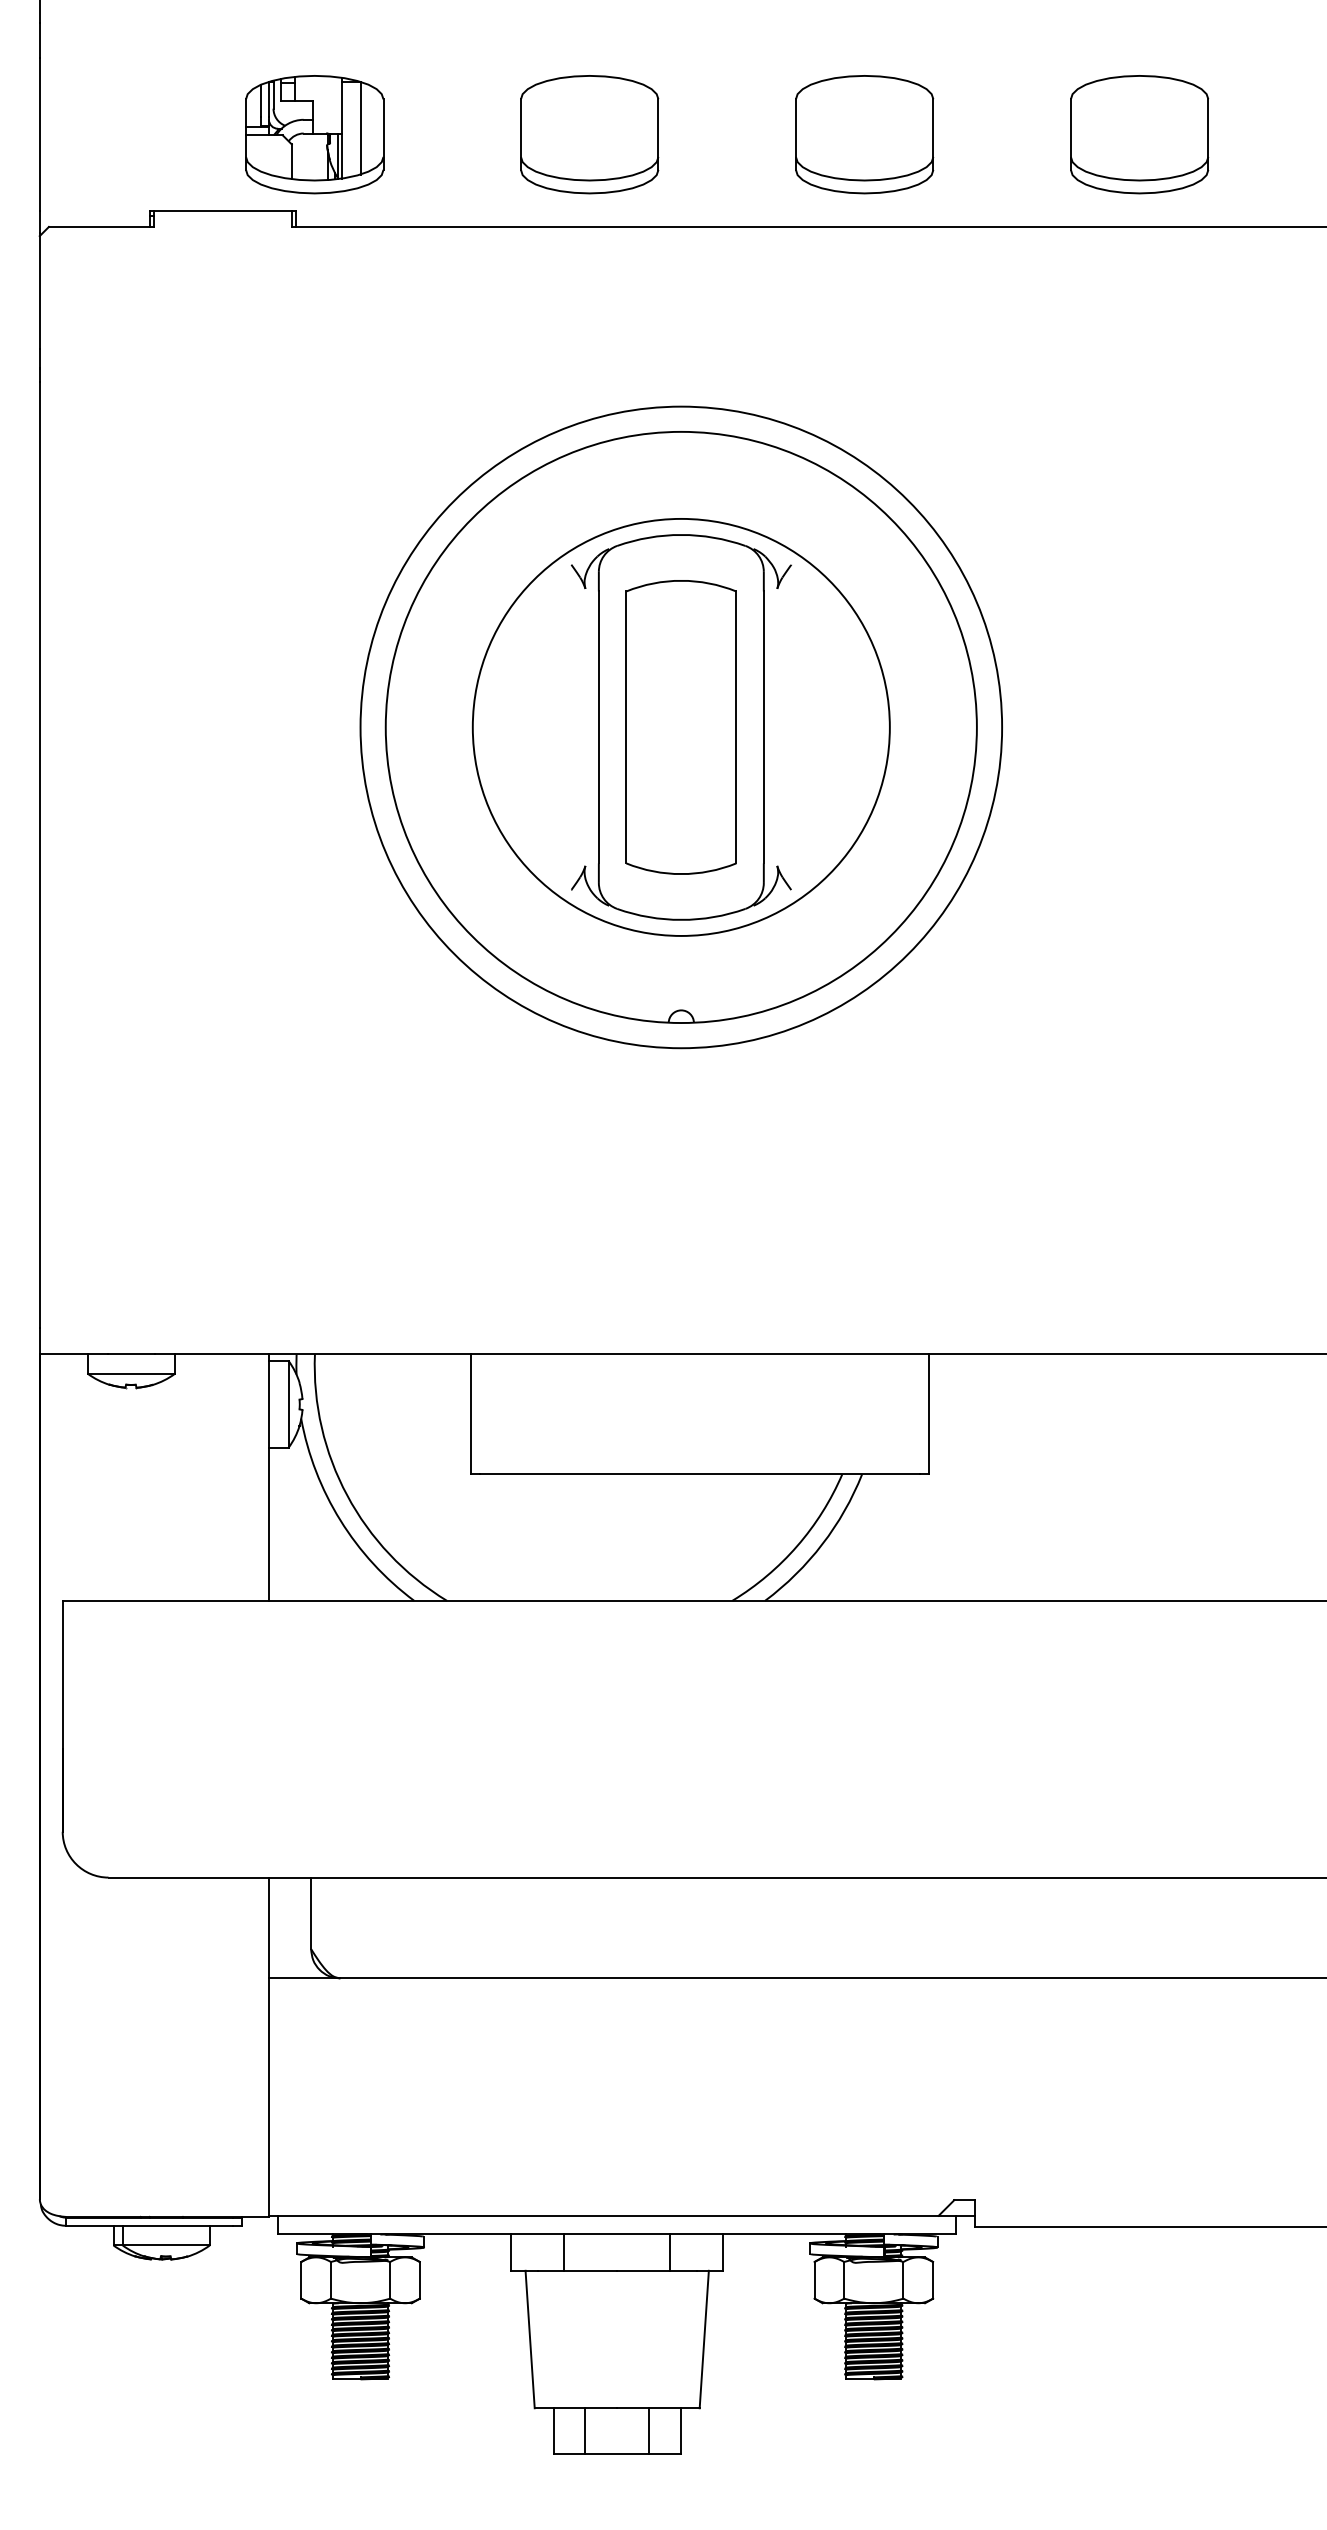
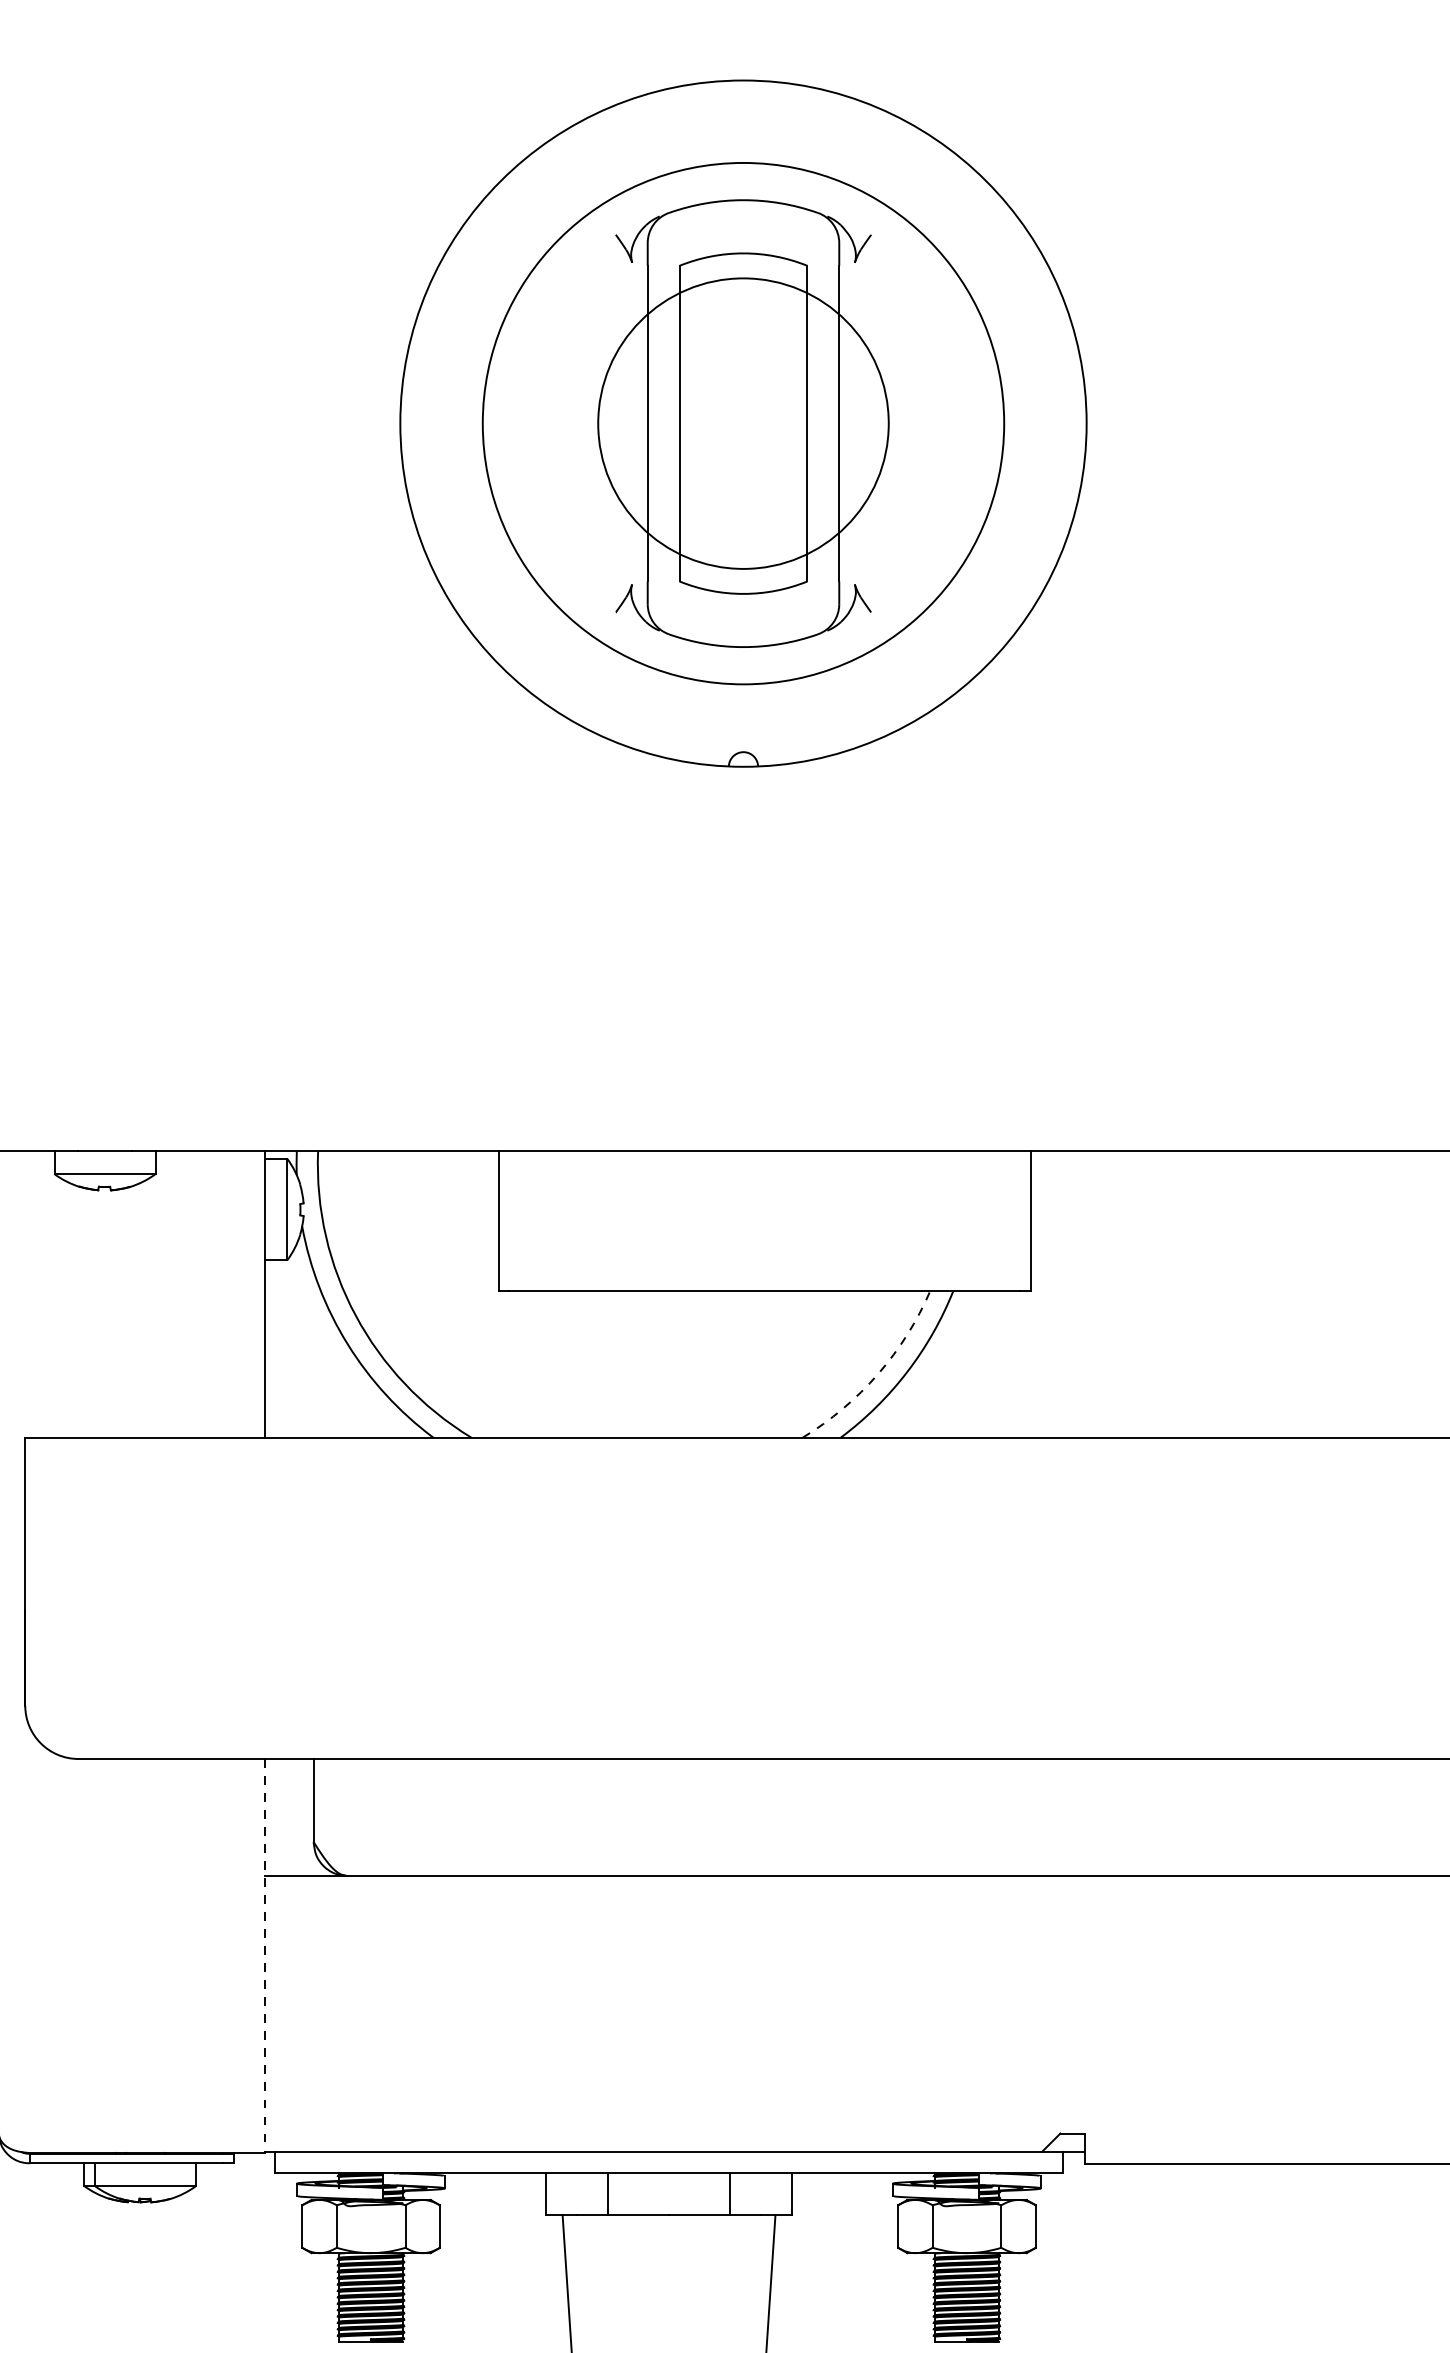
circle: (680, 726) -> (742, 422), size x0.6
circle: (681, 727) -> (743, 423), size x0.7
arc: (797, 1546) -> (878, 1374), solid -> dashed
line: (268, 2047) -> (264, 1956), solid -> dashed

